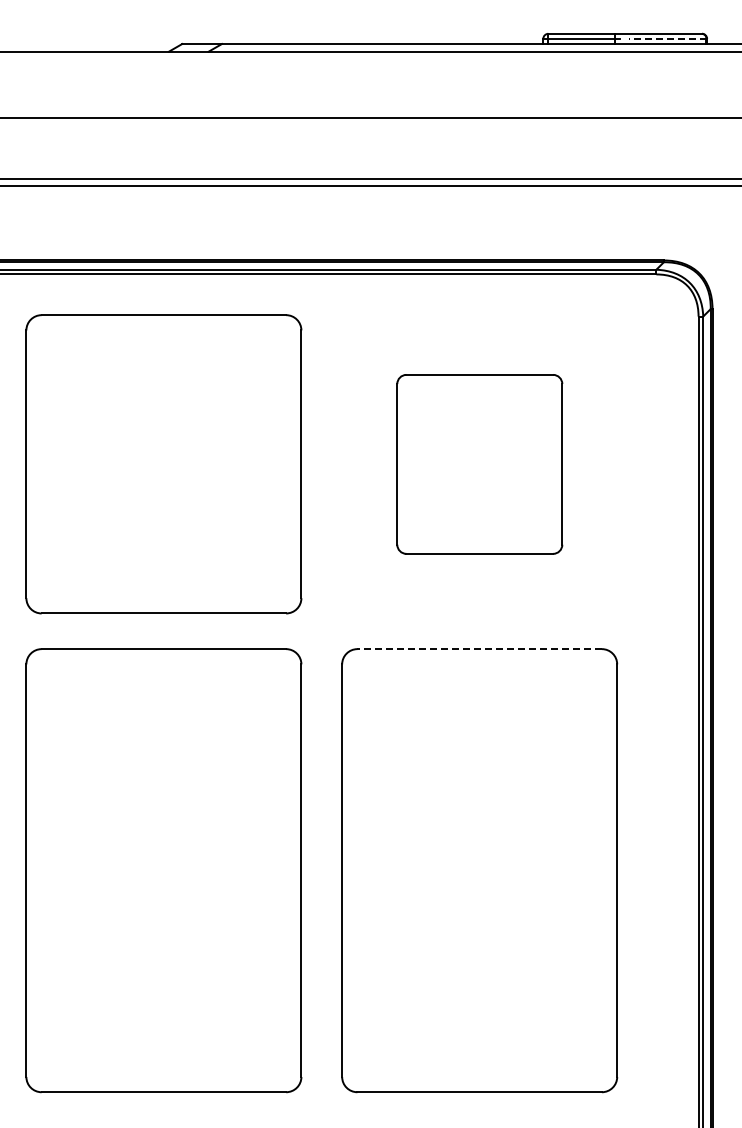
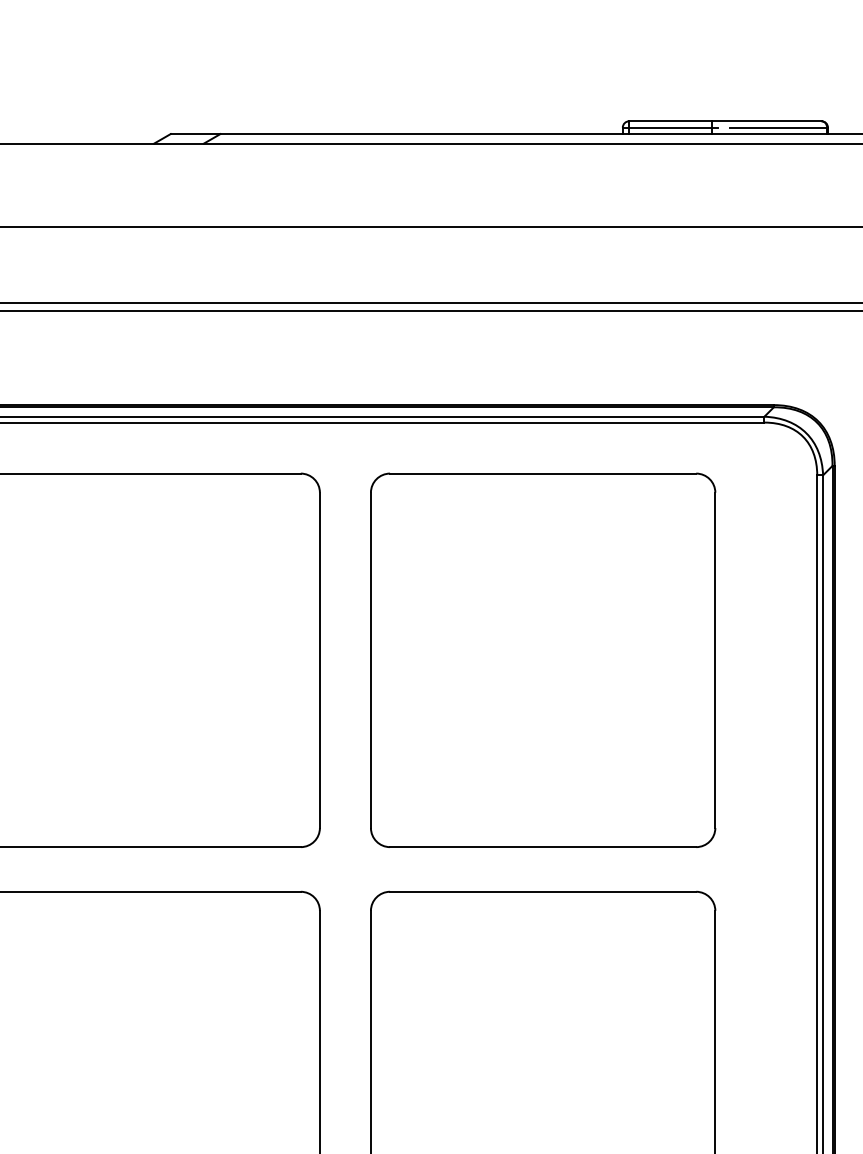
line: (668, 38) -> (779, 127), dashed -> solid
part: (479, 464) -> (542, 660), size x1.67
line: (479, 649) -> (542, 892), dashed -> solid

